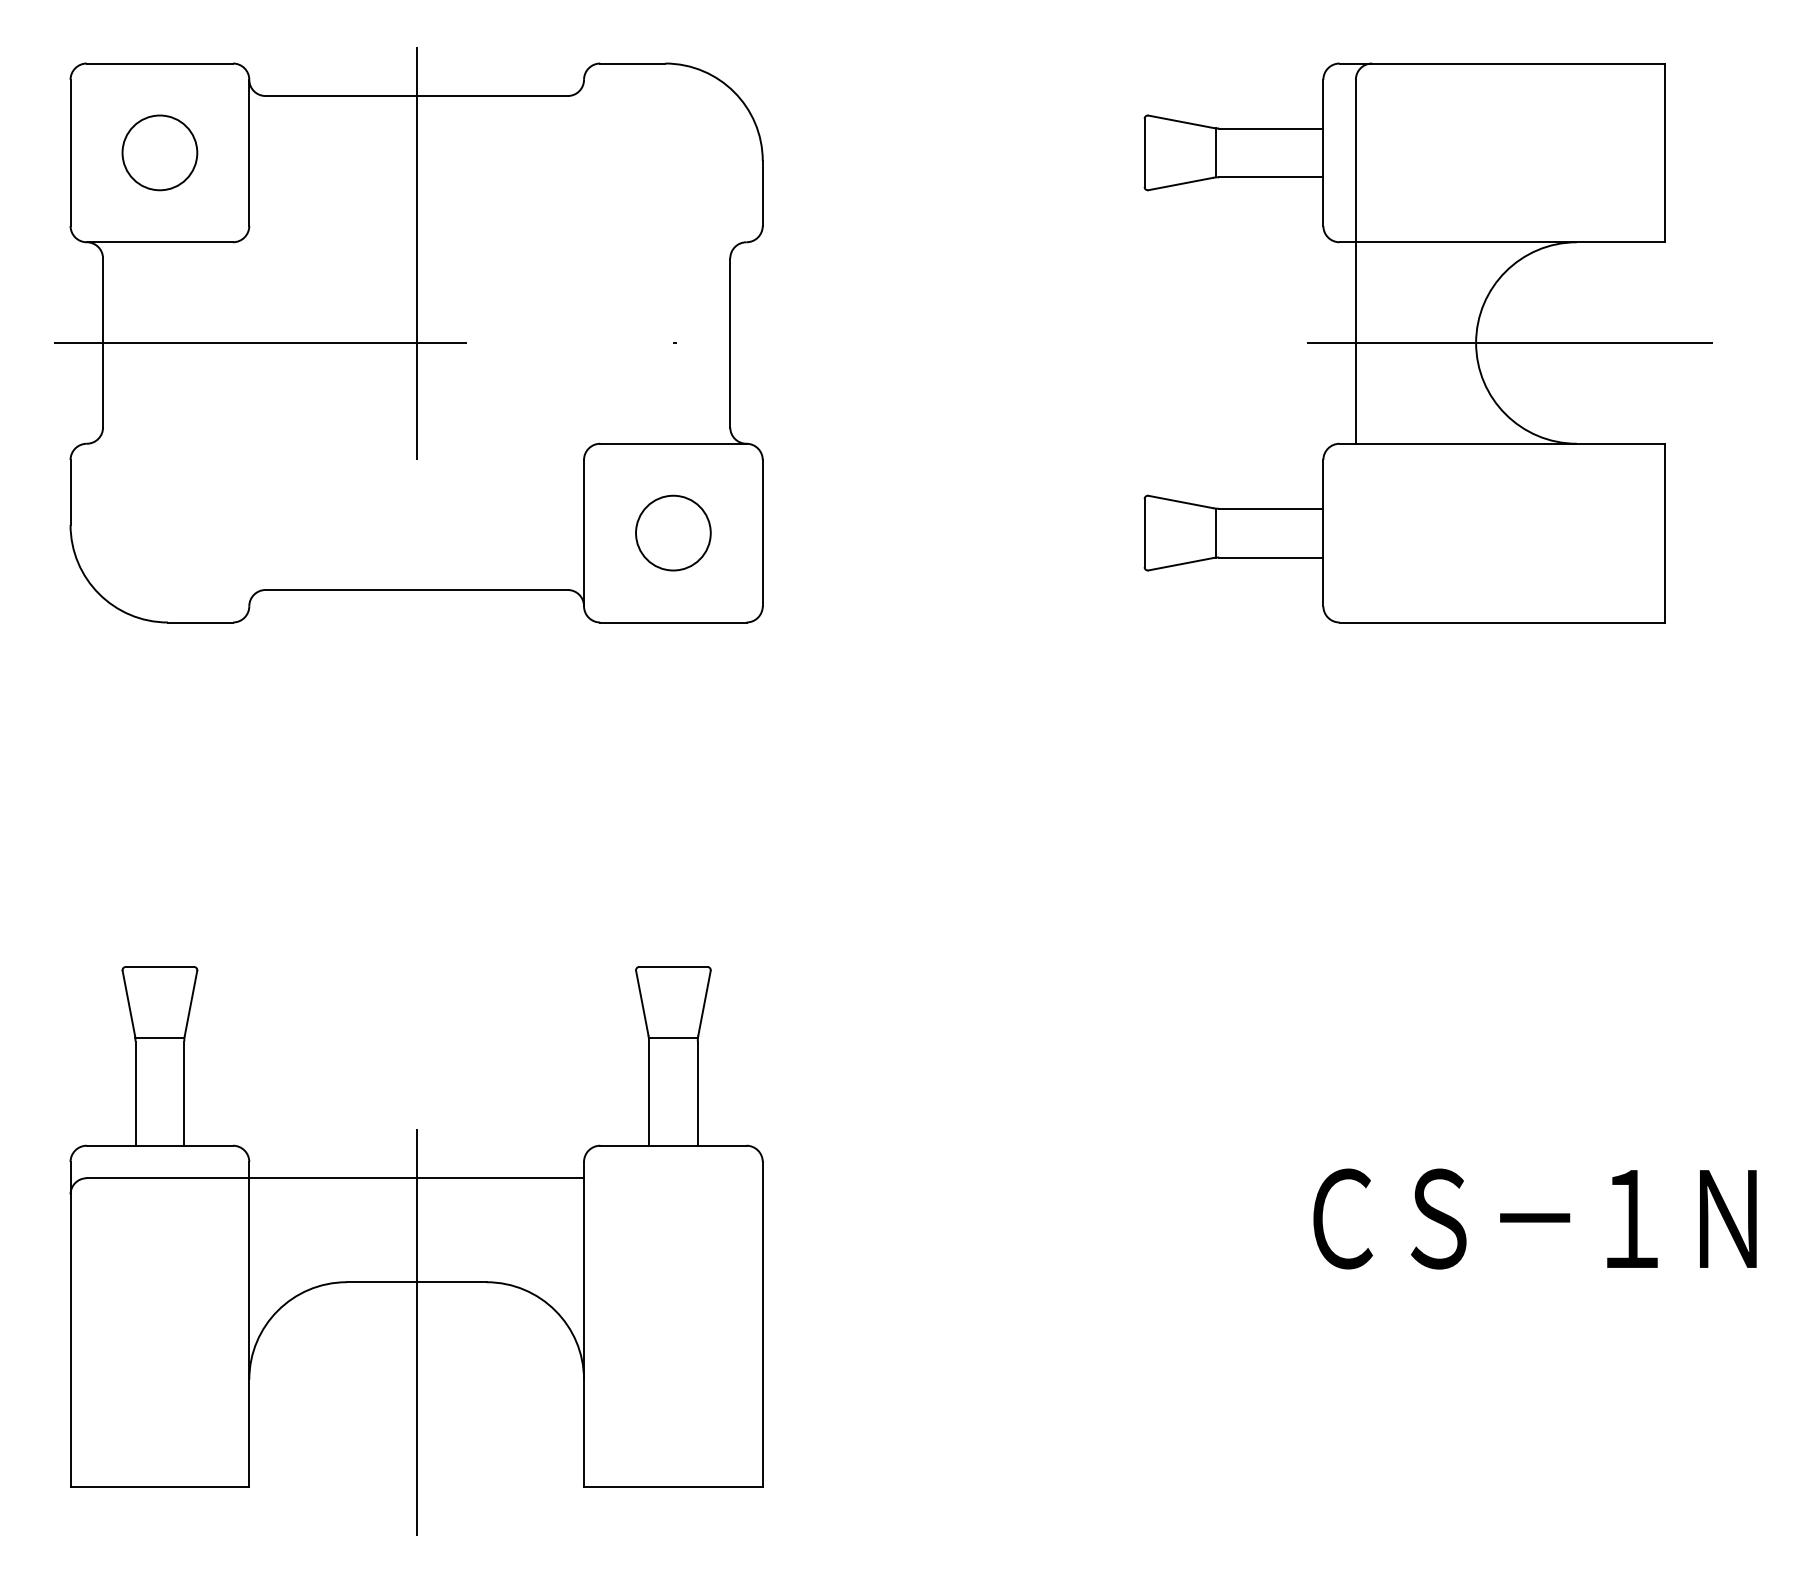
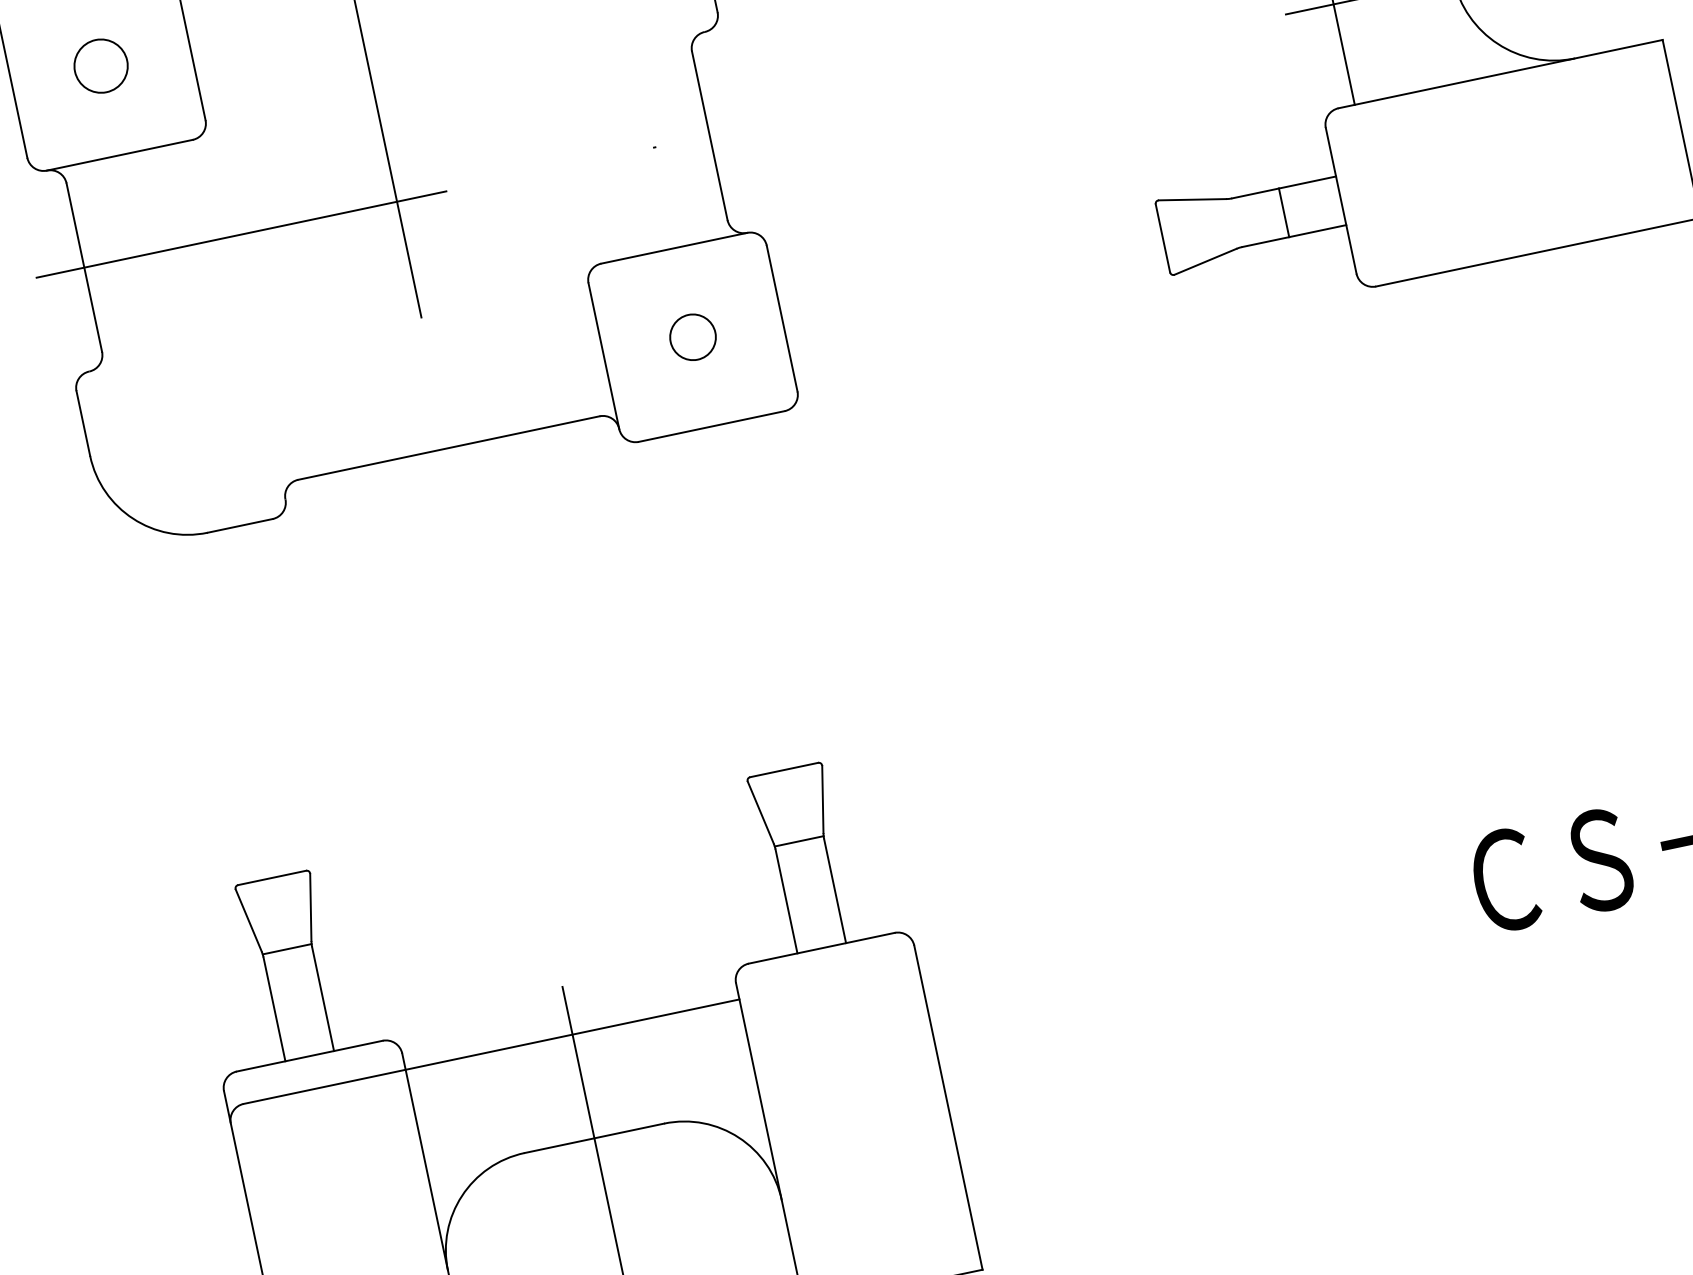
circle: (159, 152) -> (100, 65), size x0.7
circle: (673, 532) -> (692, 336), size x0.6
line: (1216, 532) -> (1284, 212), moved

